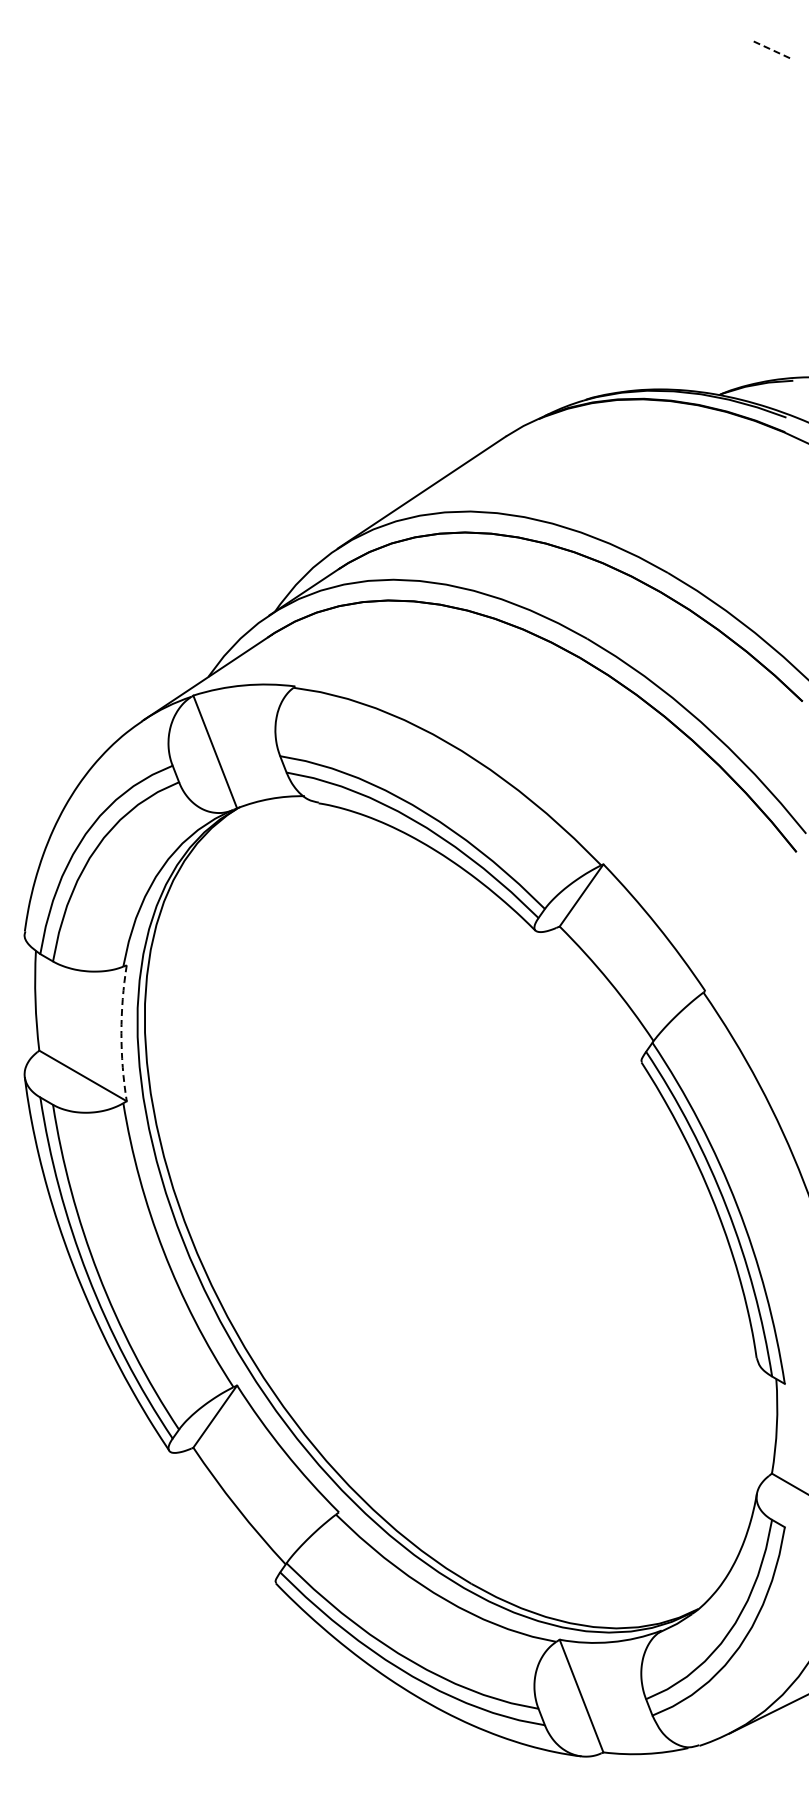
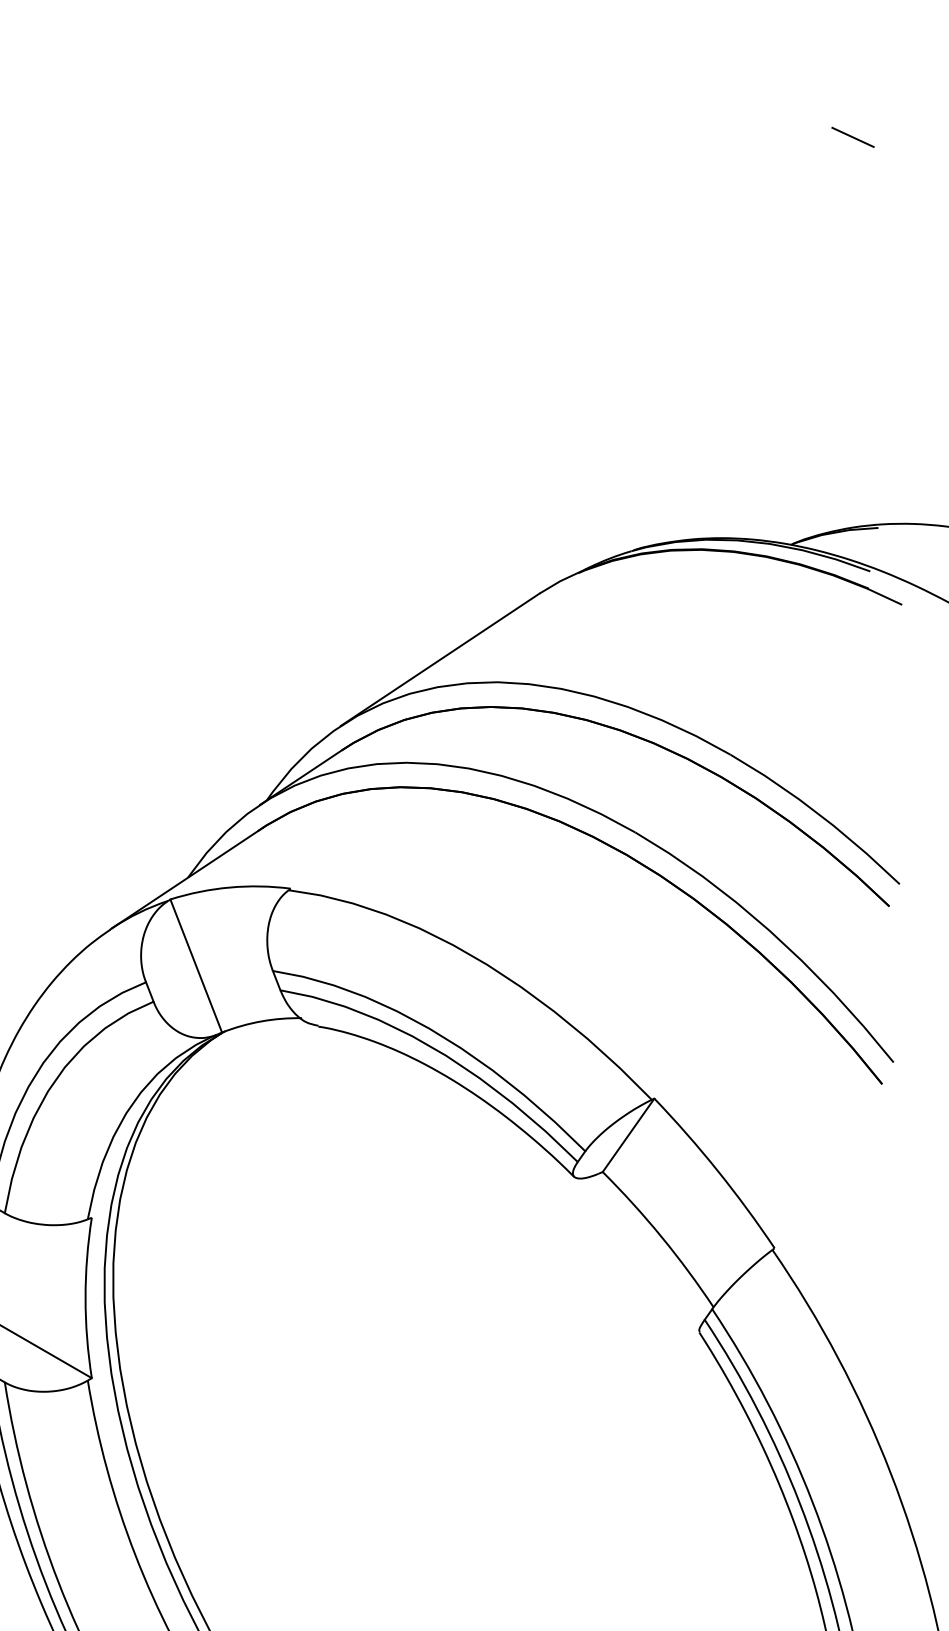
line: (771, 49) -> (852, 137), dashed -> solid
arc: (121, 1033) -> (85, 1298), dashed -> solid

